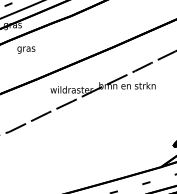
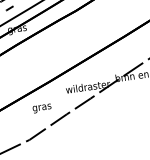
text: (26, 49) -> (42, 107), moved

